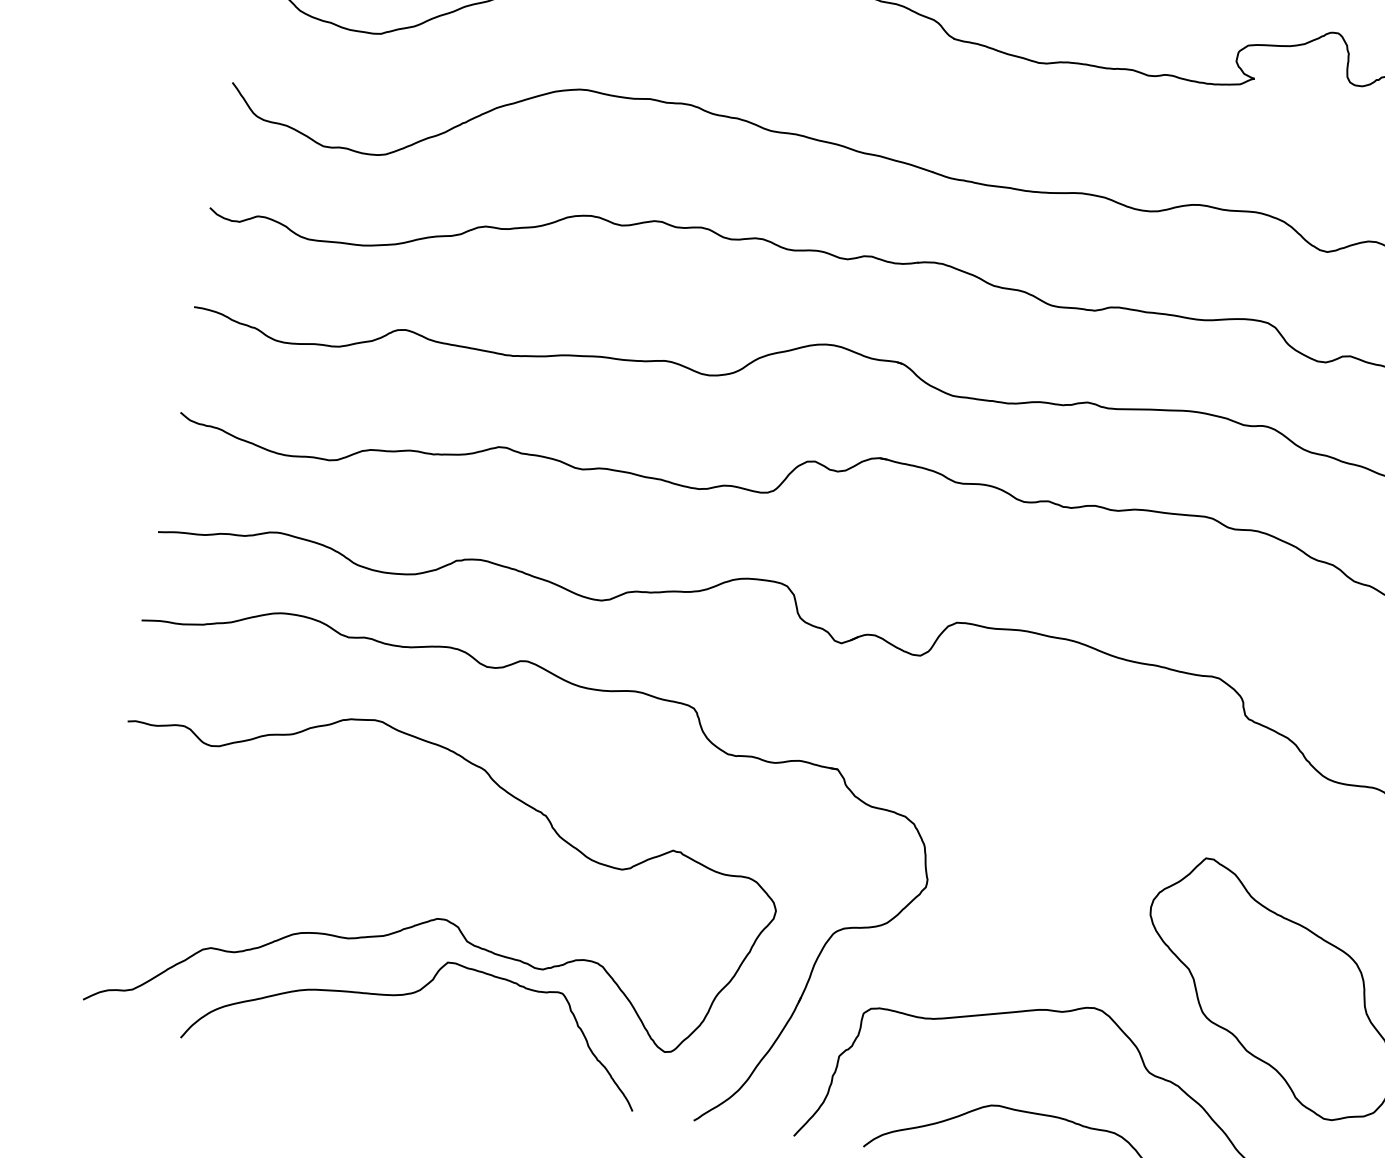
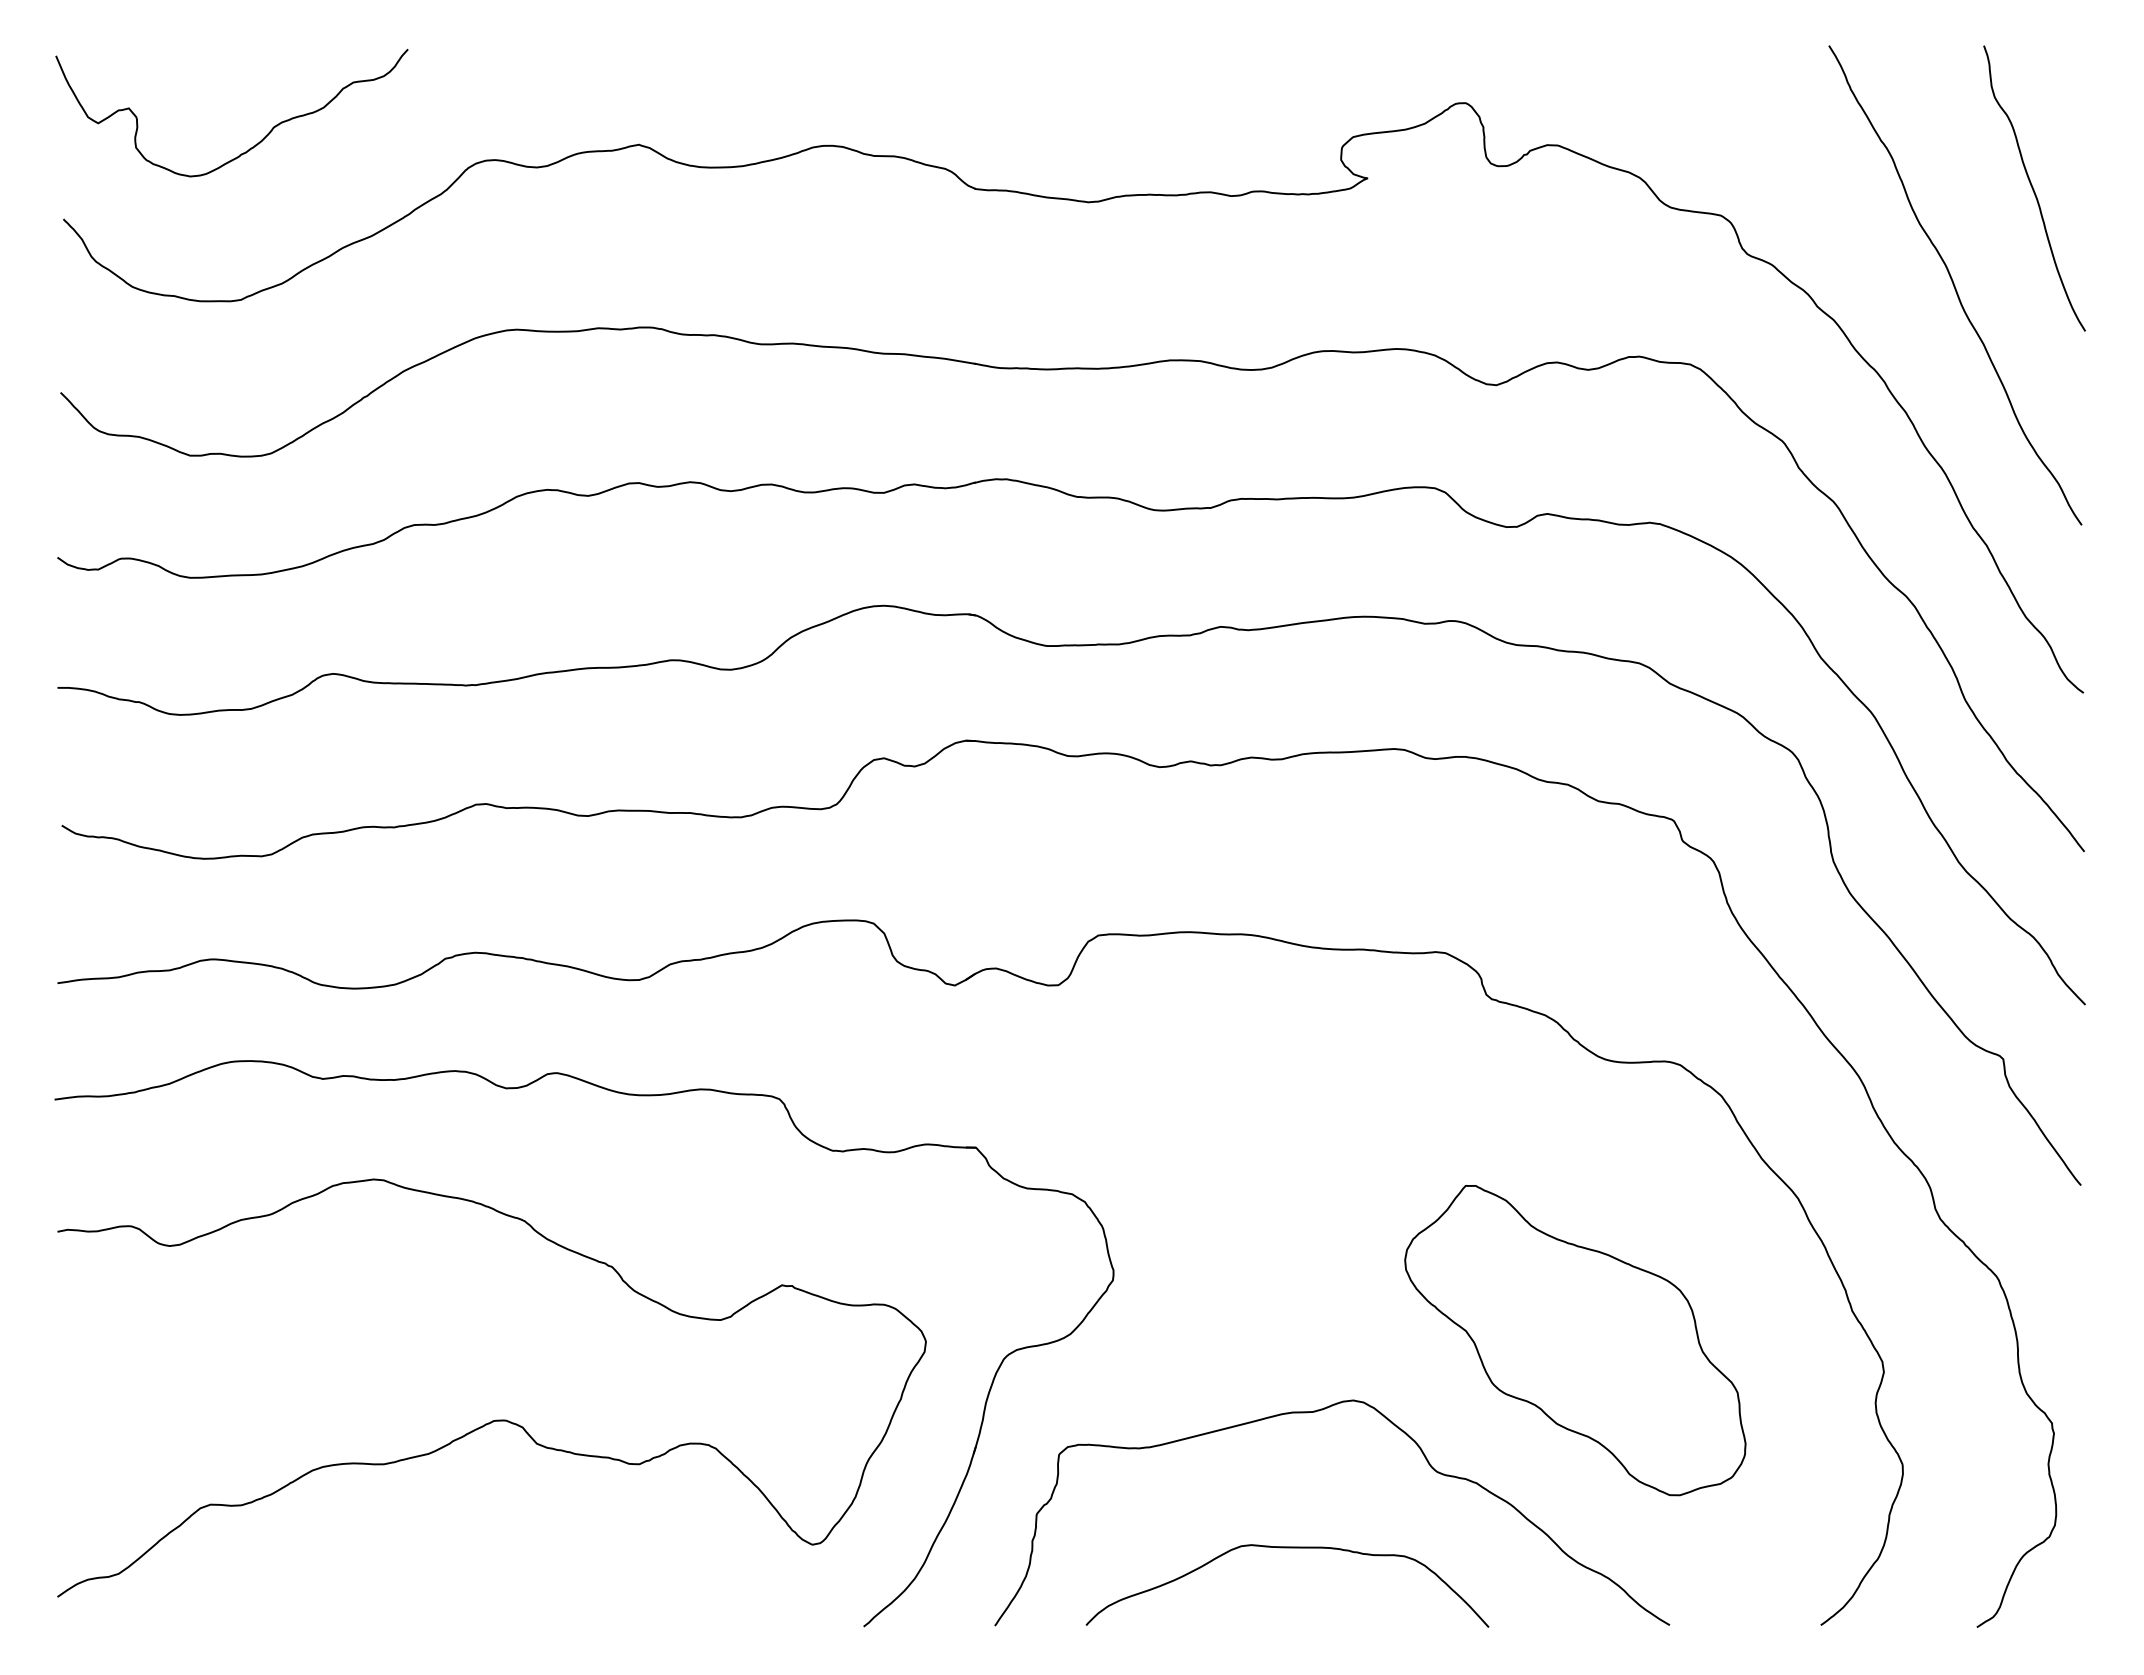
curve: (412, 994) -> (477, 1522), removed

